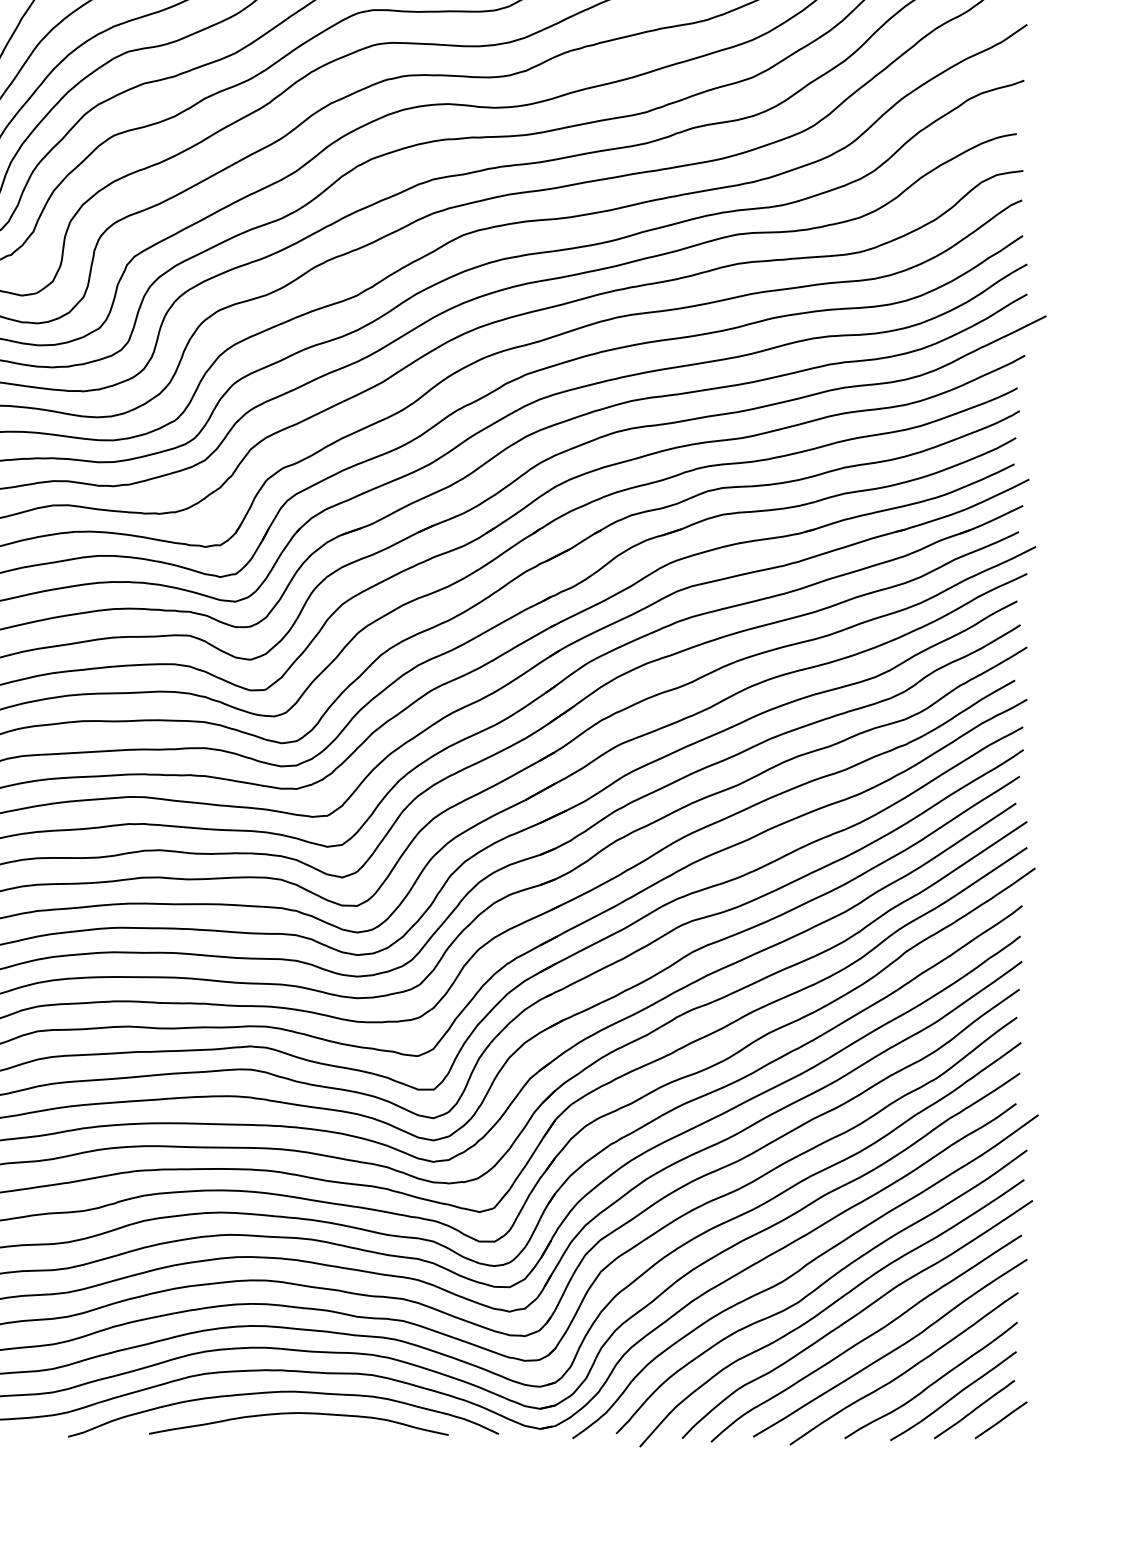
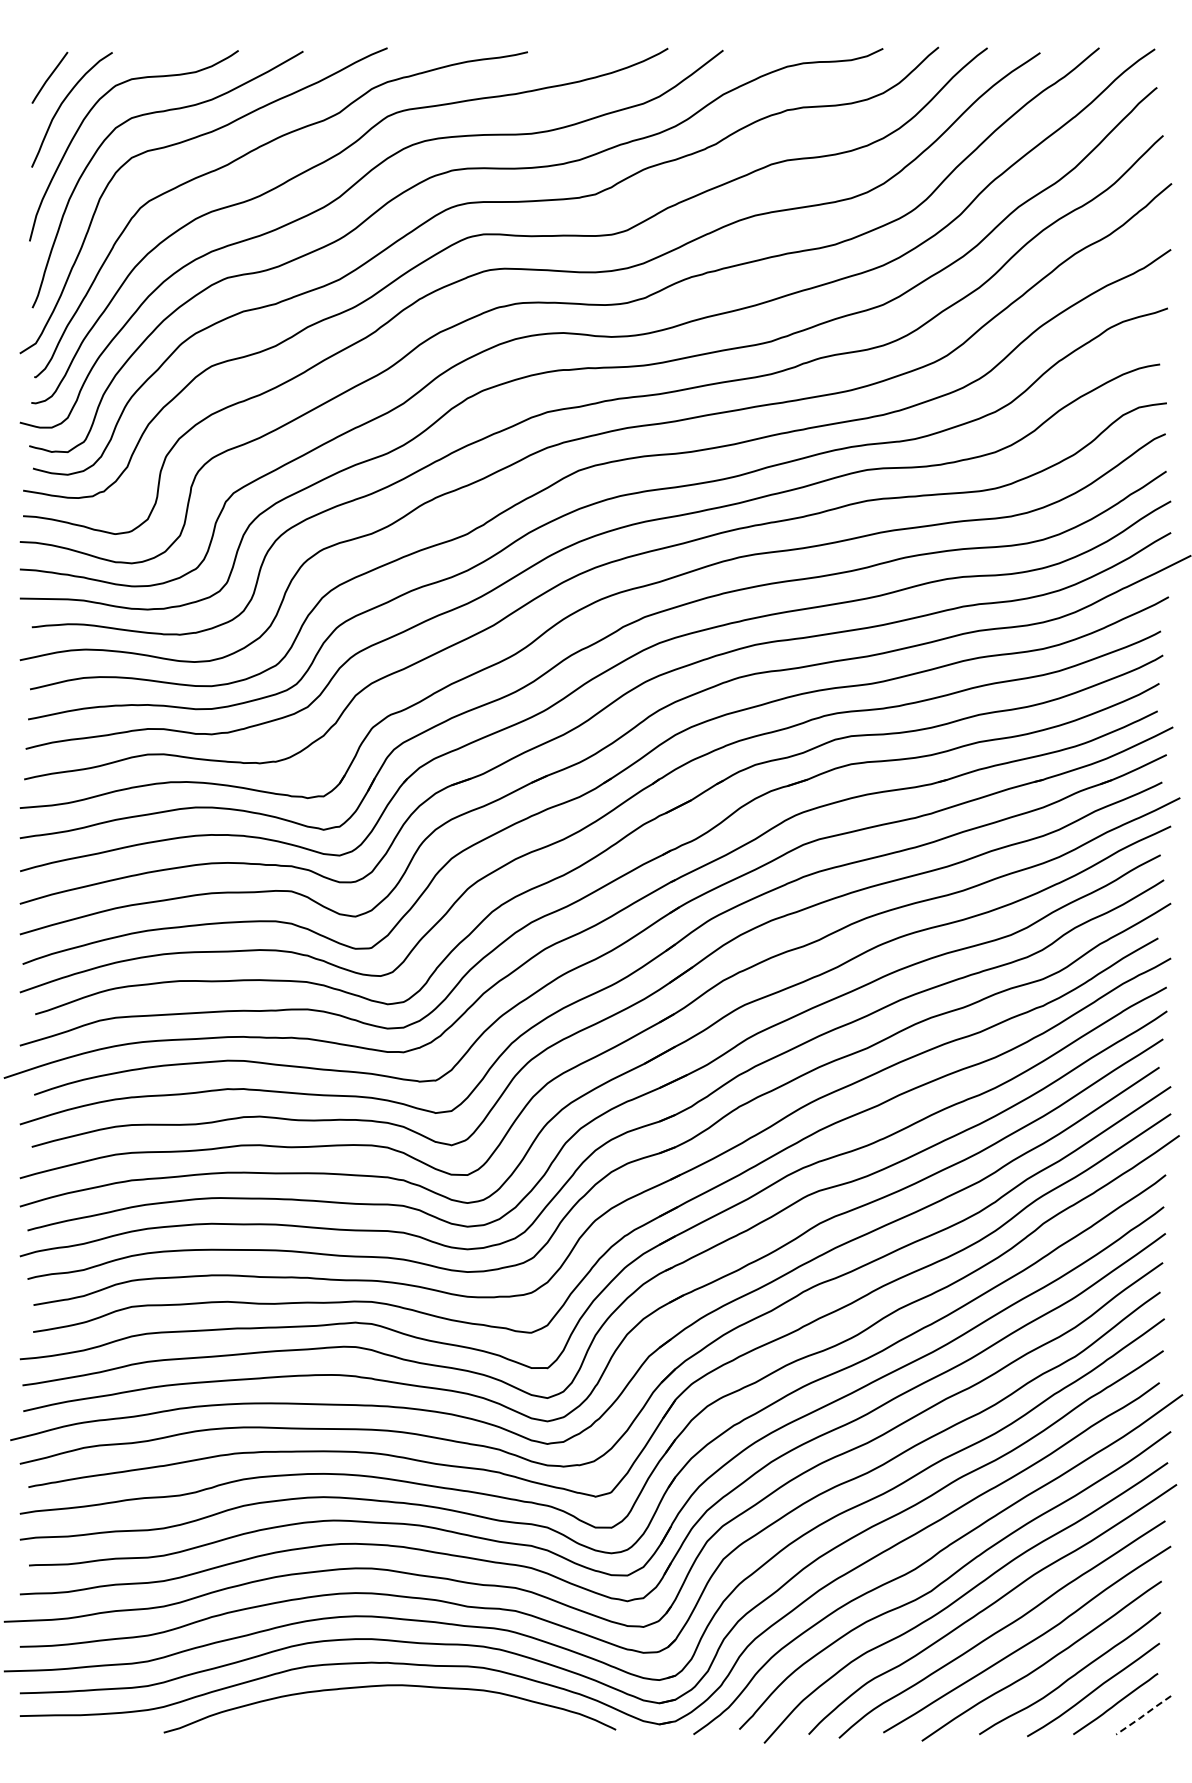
curve: (298, 1413) -> (405, 1708), removed
line: (1001, 1420) -> (1143, 1715), solid -> dashed

